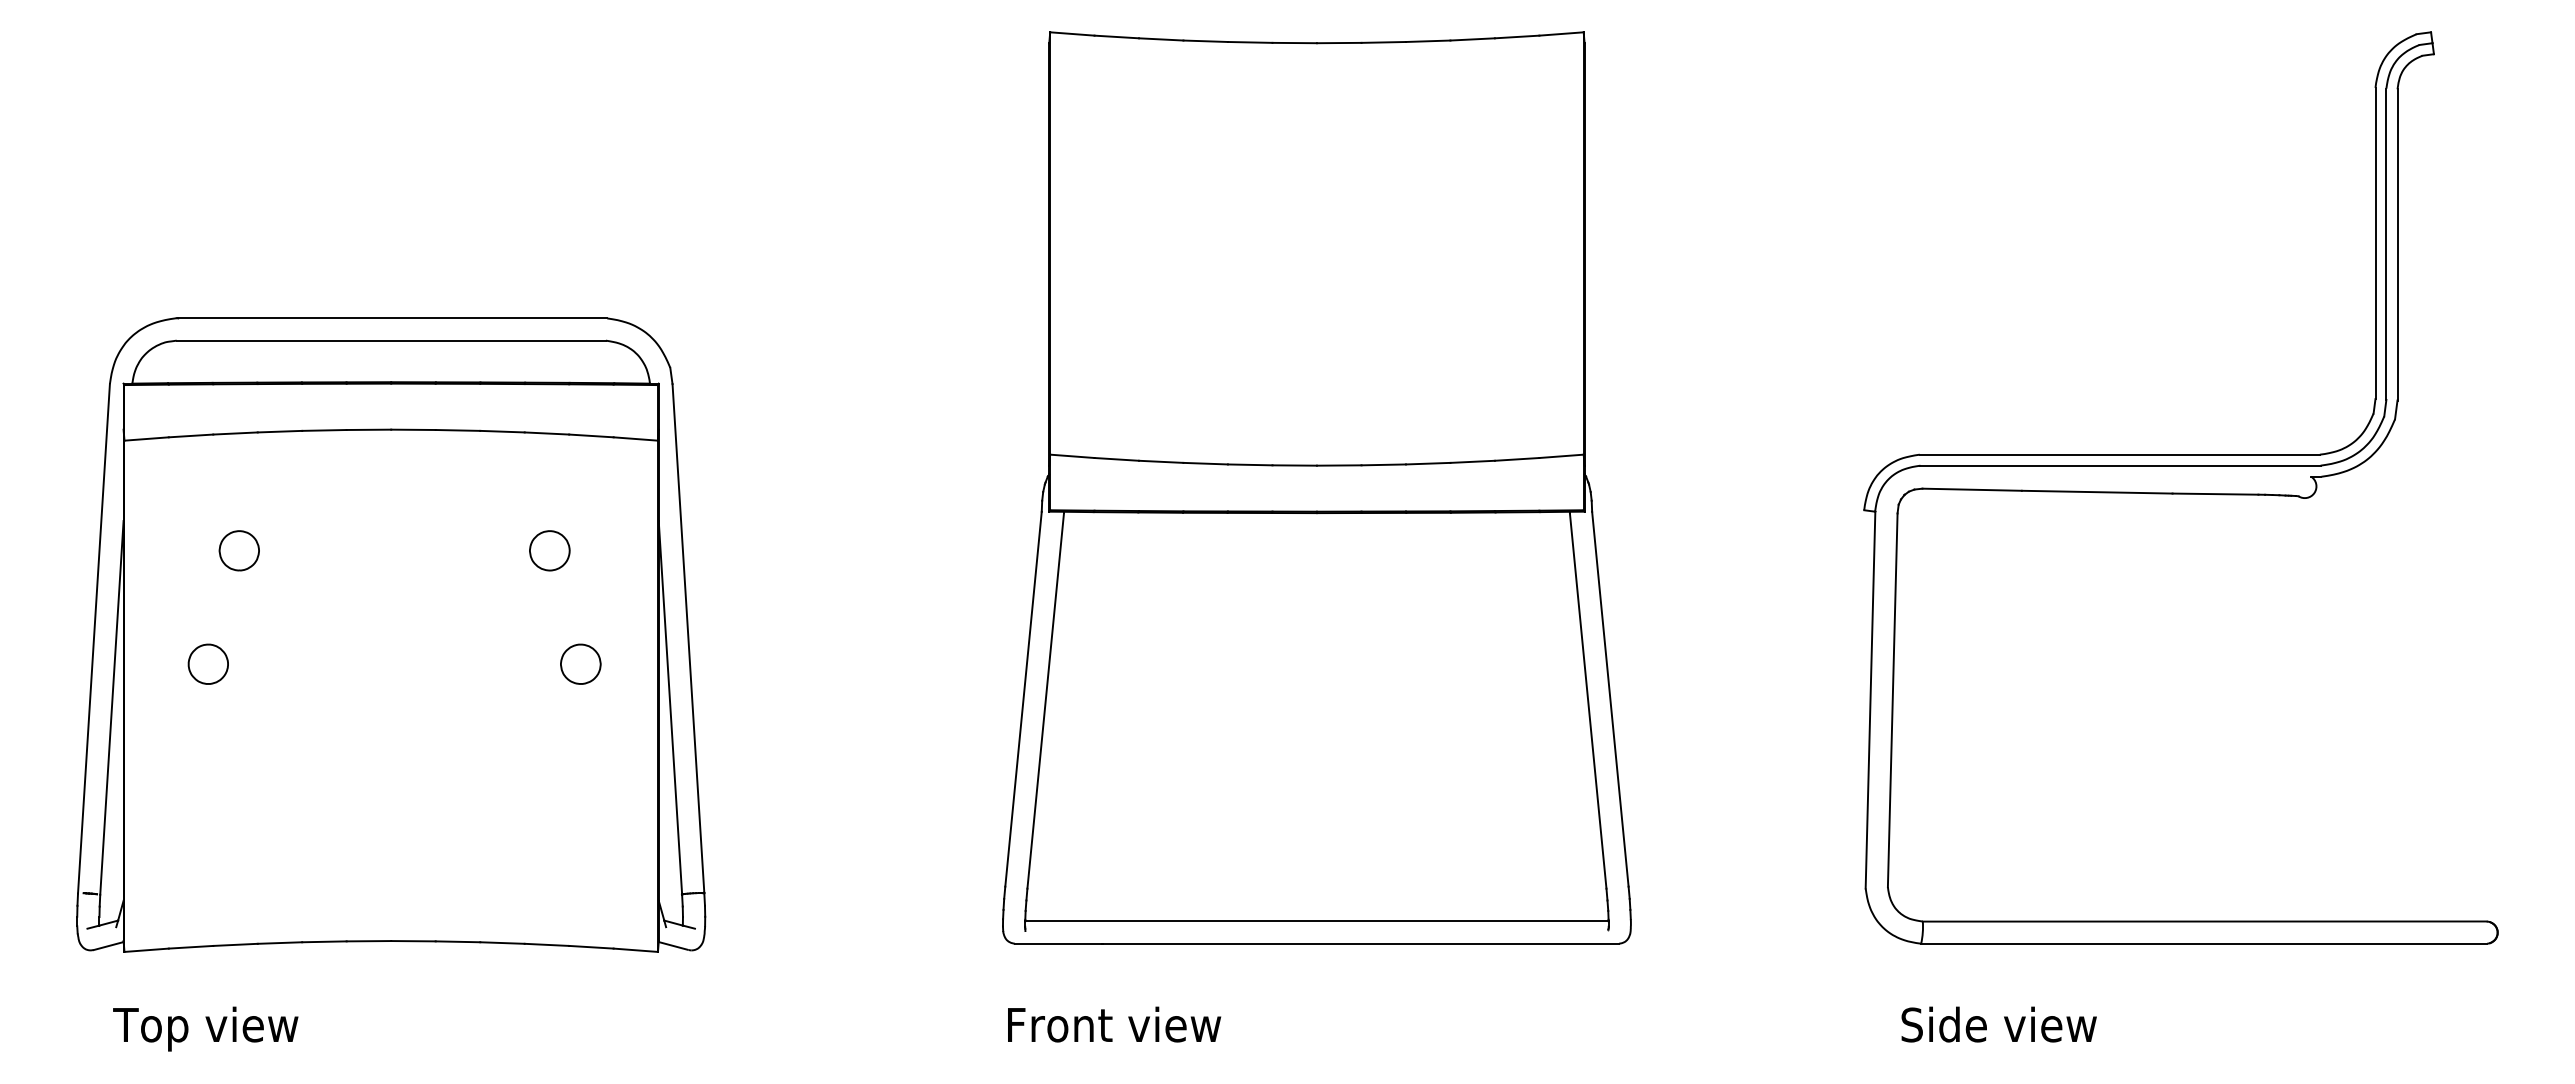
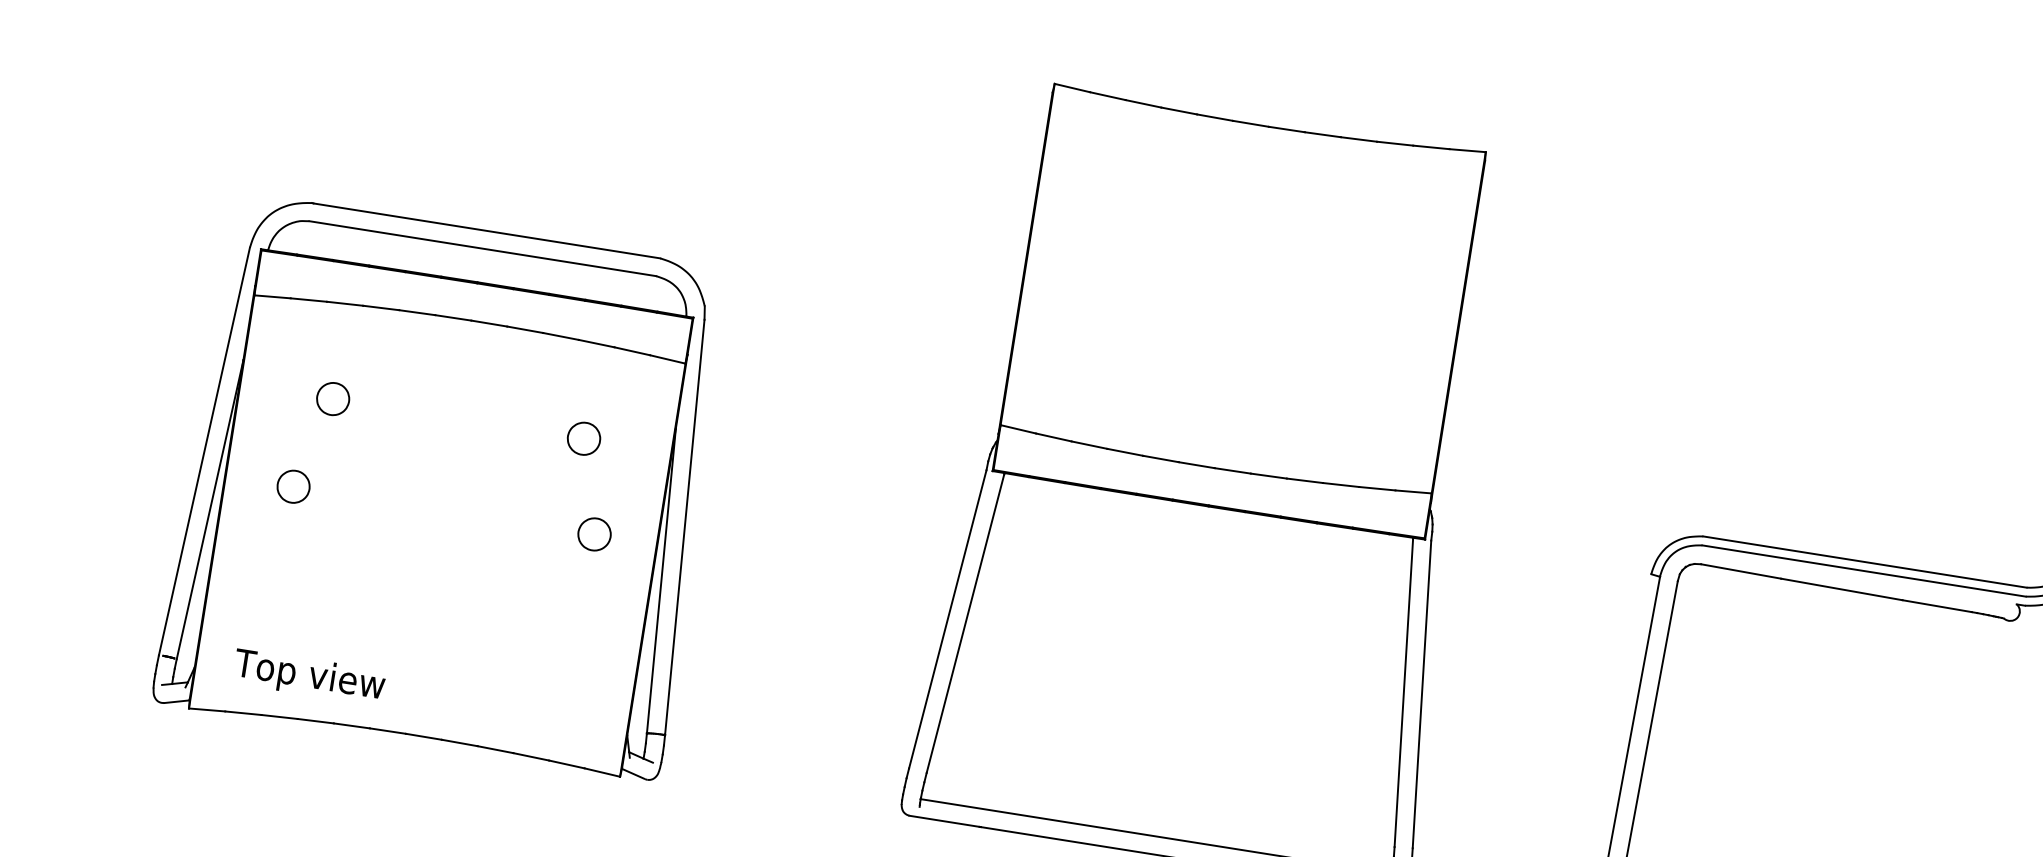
text: (205, 1028) -> (309, 676), moved

